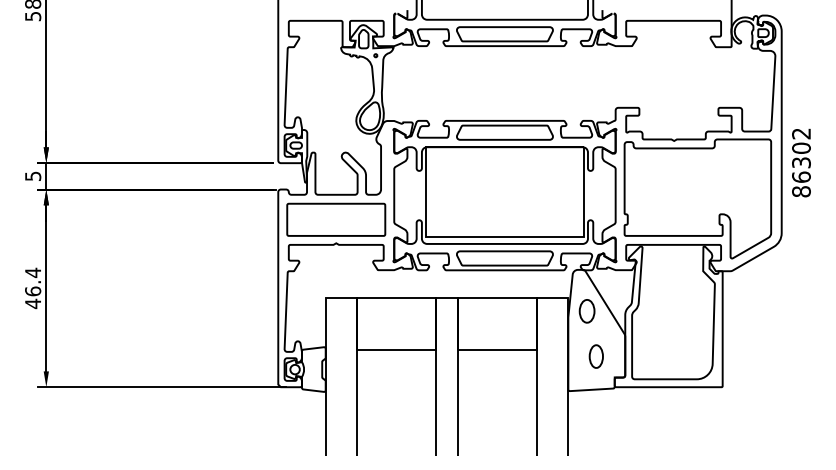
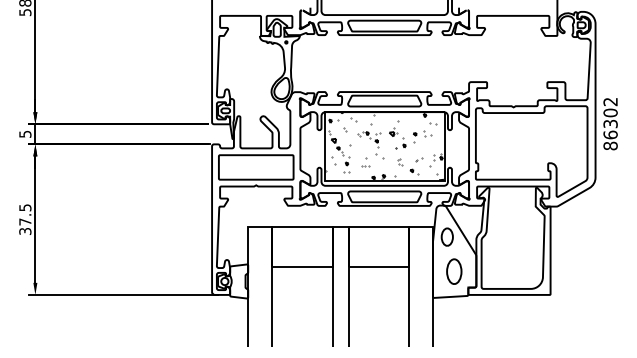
hatch: (504, 192) -> (384, 146), added
text: (33, 288) -> (25, 219), 46.4 -> 37.5
part: (596, 356) -> (454, 271), size x1.43

